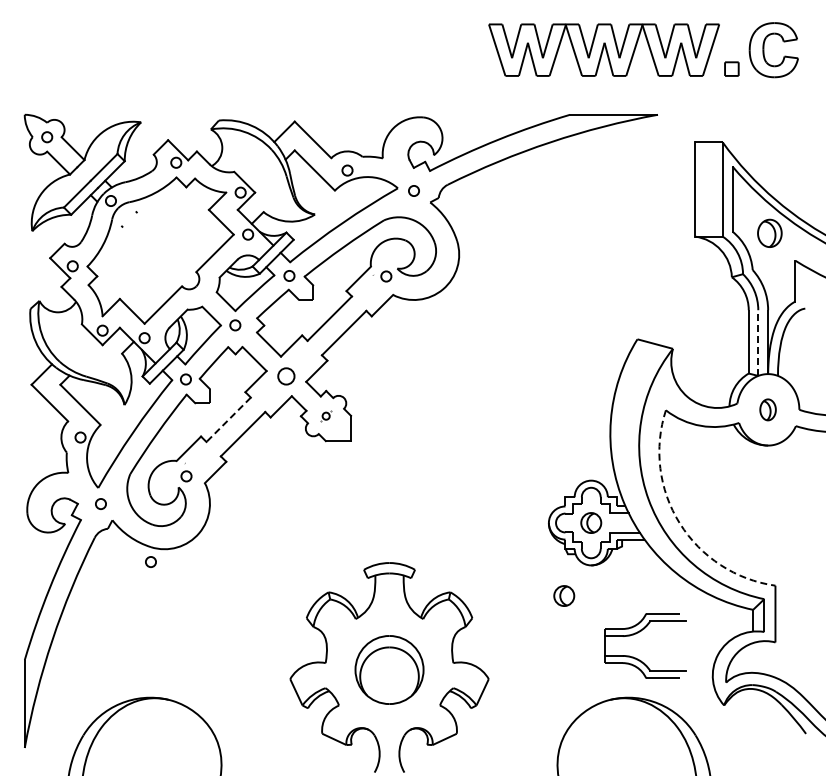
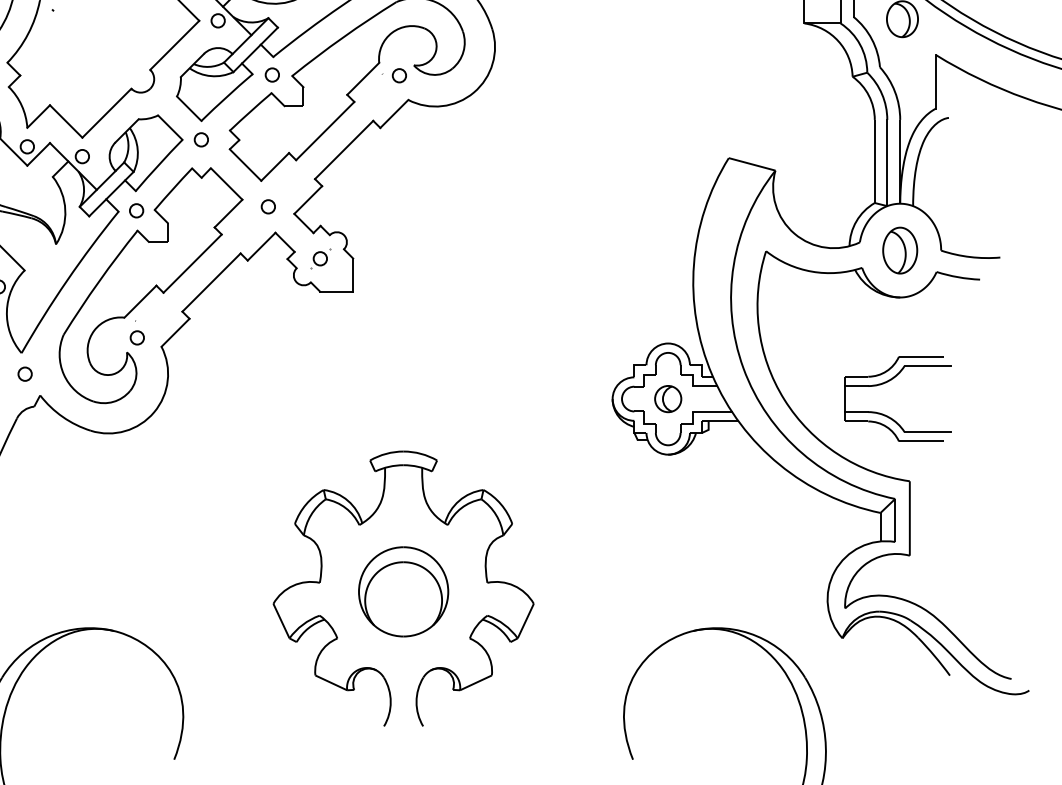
line: (758, 343) -> (887, 163), dashed -> solid
circle: (286, 376) -> (268, 206), size x0.62
part: (767, 409) -> (899, 250), size x1.67
part: (326, 416) -> (320, 259), size x1.43
line: (228, 420) -> (192, 264), dashed -> solid
arc: (679, 523) -> (783, 399), dashed -> solid
circle: (150, 561) -> (90, 449), removed
part: (564, 595) -> (633, 494), removed
part: (638, 633) -> (888, 382), moved

